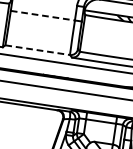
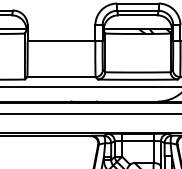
line: (42, 15) -> (61, 40), dashed -> solid
line: (37, 50) -> (61, 77), dashed -> solid

